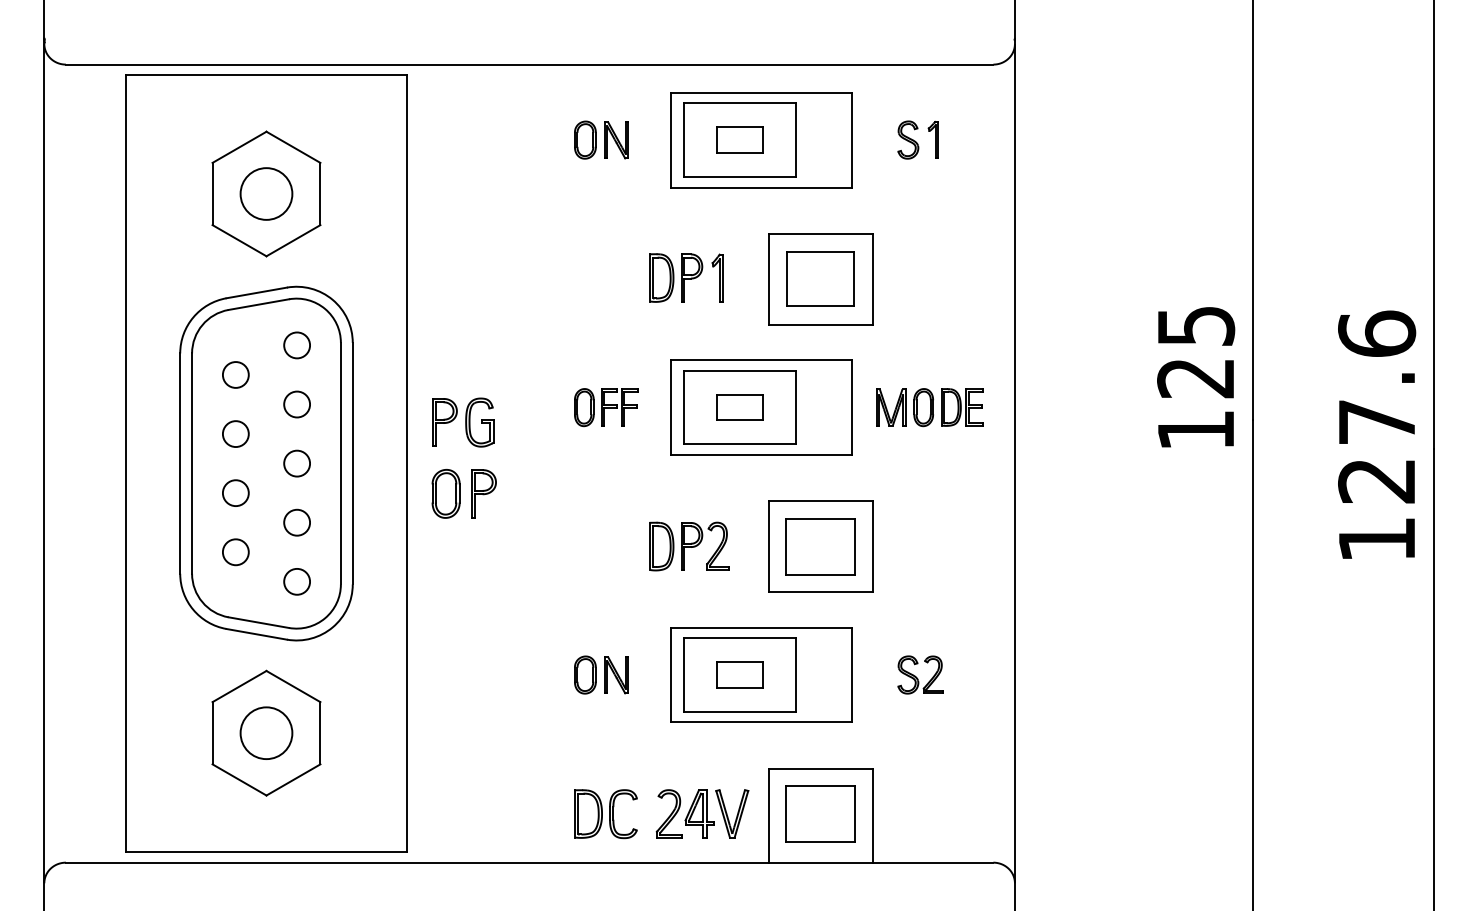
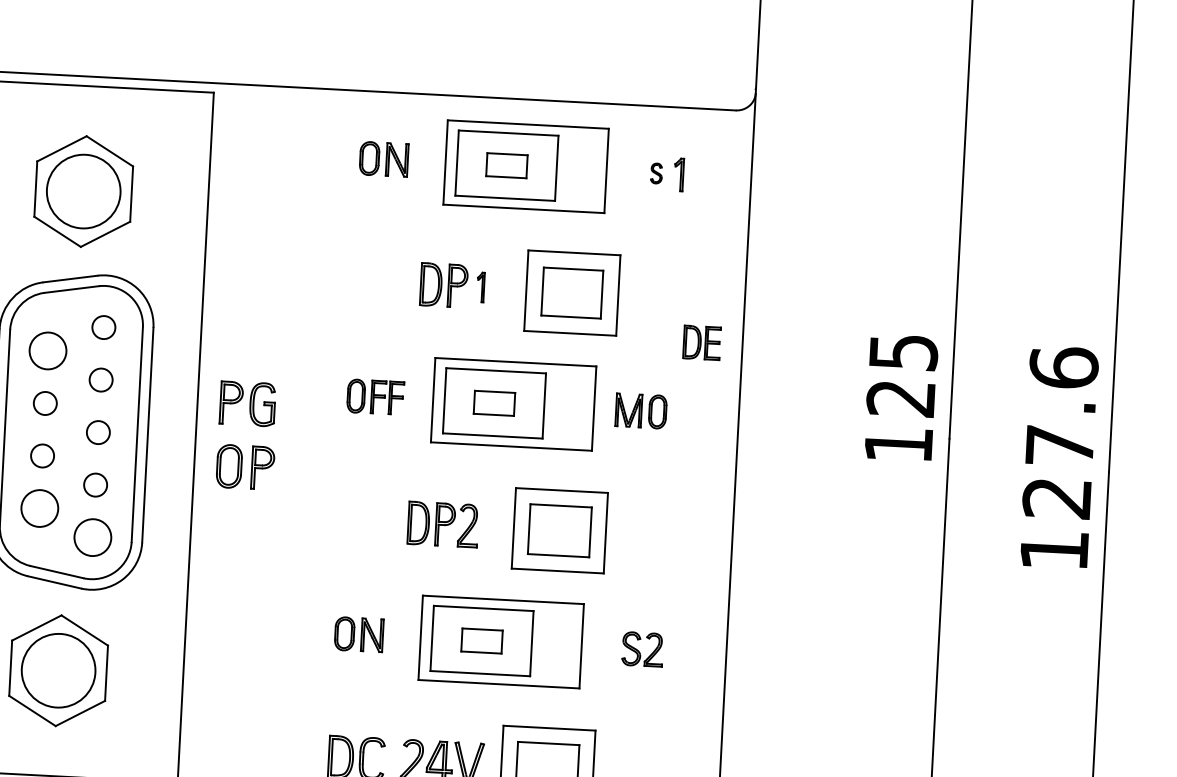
part: (908, 139) -> (656, 173), size x0.6
circle: (266, 193) -> (83, 191), size x1.6
part: (717, 277) -> (480, 286), size x0.7
circle: (235, 374) -> (47, 350), size x1.6
part: (962, 407) -> (702, 342), moved
circle: (235, 552) -> (39, 508), size x1.6
circle: (297, 581) -> (93, 537), size x1.6
circle: (266, 733) -> (58, 670), size x1.6

